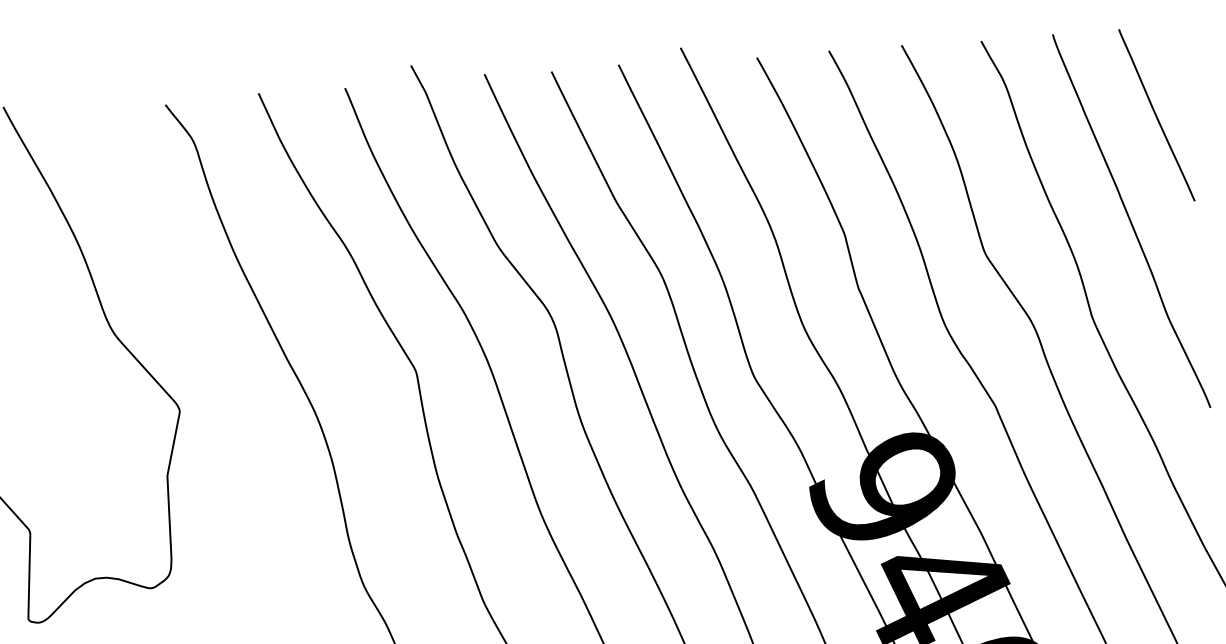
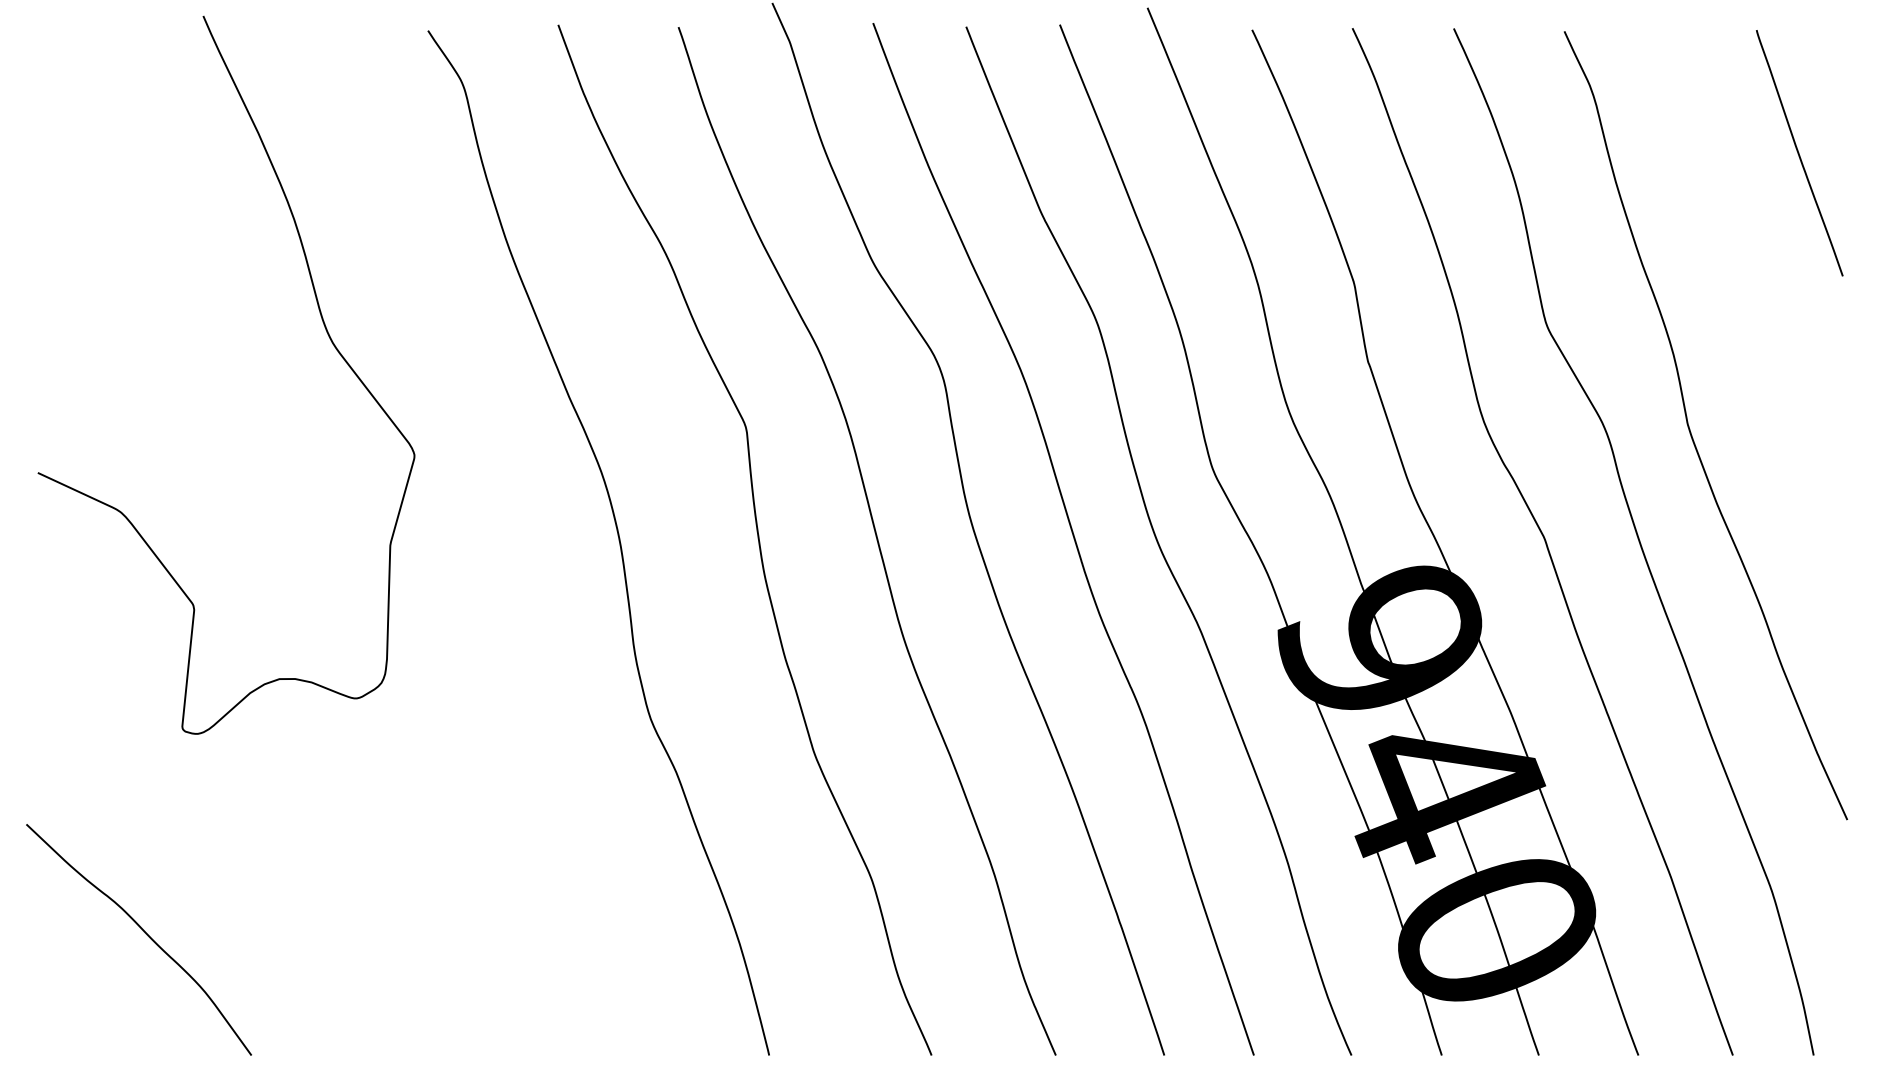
curve: (1131, 220) -> (1752, 296), removed

